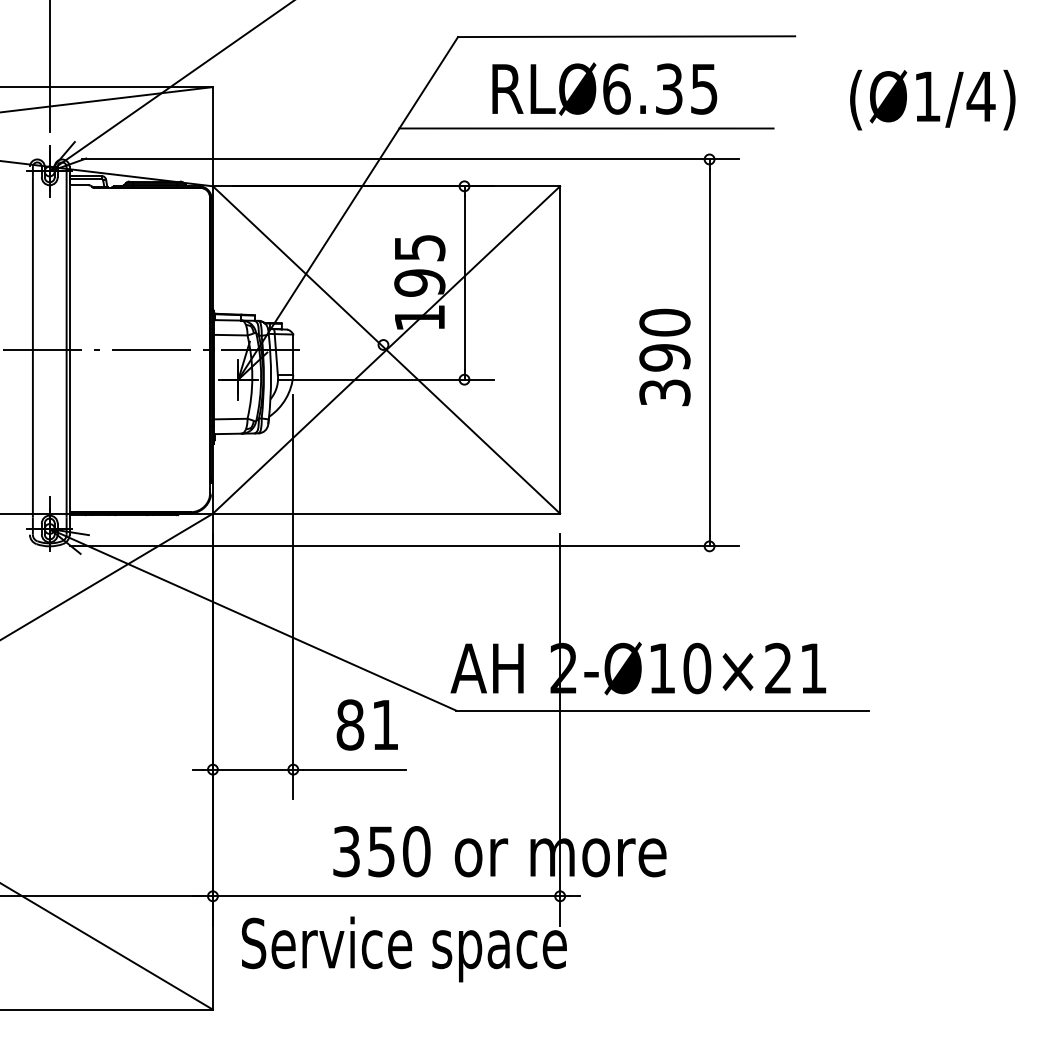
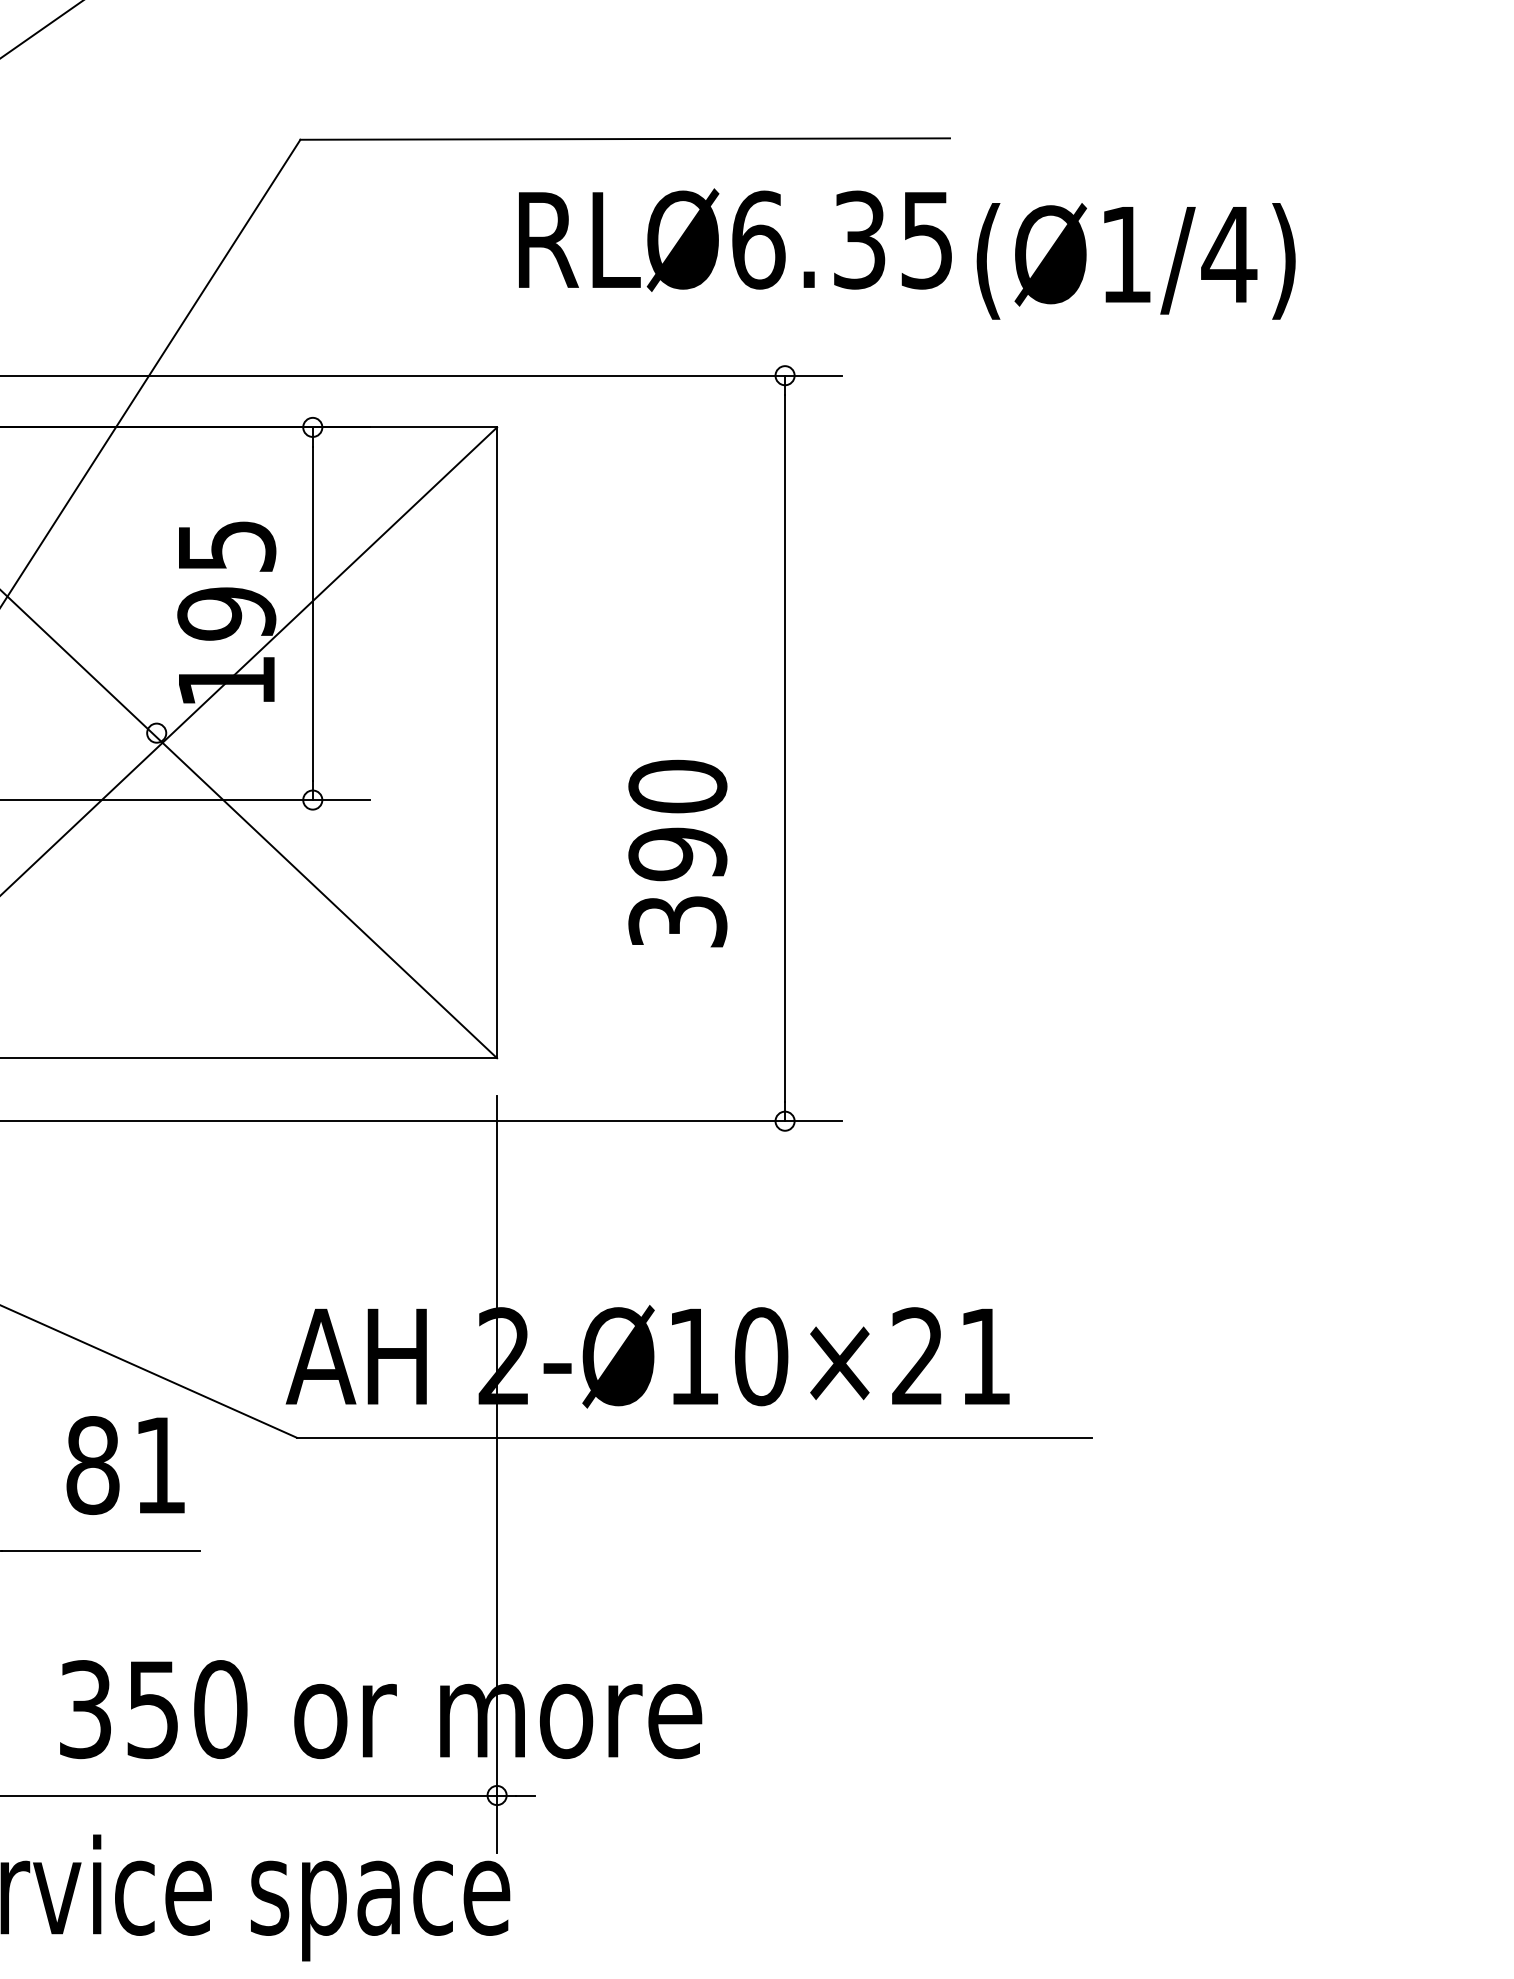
text: (604, 88) -> (734, 238), moved
text: (932, 99) -> (1135, 260), moved
line: (586, 128) -> (547, 315), removed
text: (664, 357) -> (677, 853), moved

